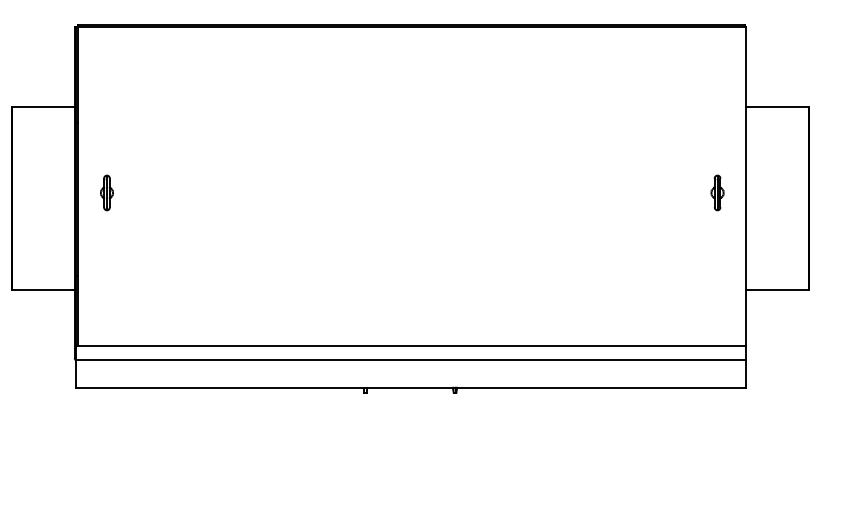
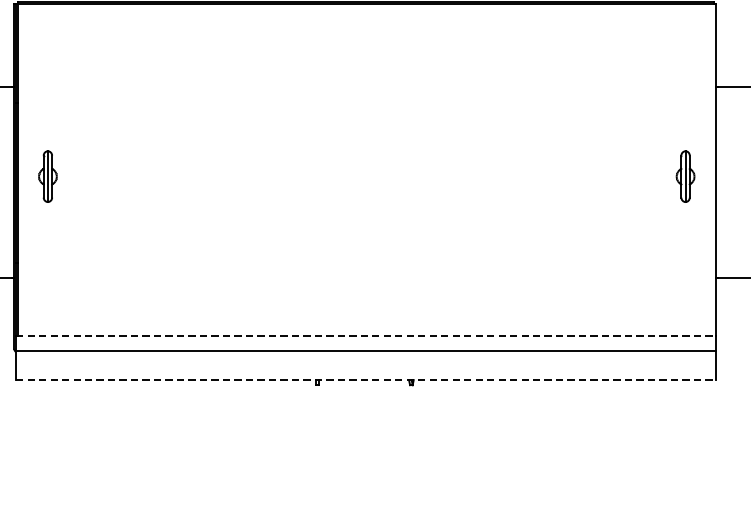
part: (106, 192) -> (47, 176), size x1.4
part: (717, 192) -> (685, 176), size x1.4
line: (411, 345) -> (365, 335), solid -> dashed
line: (411, 387) -> (365, 379), solid -> dashed

